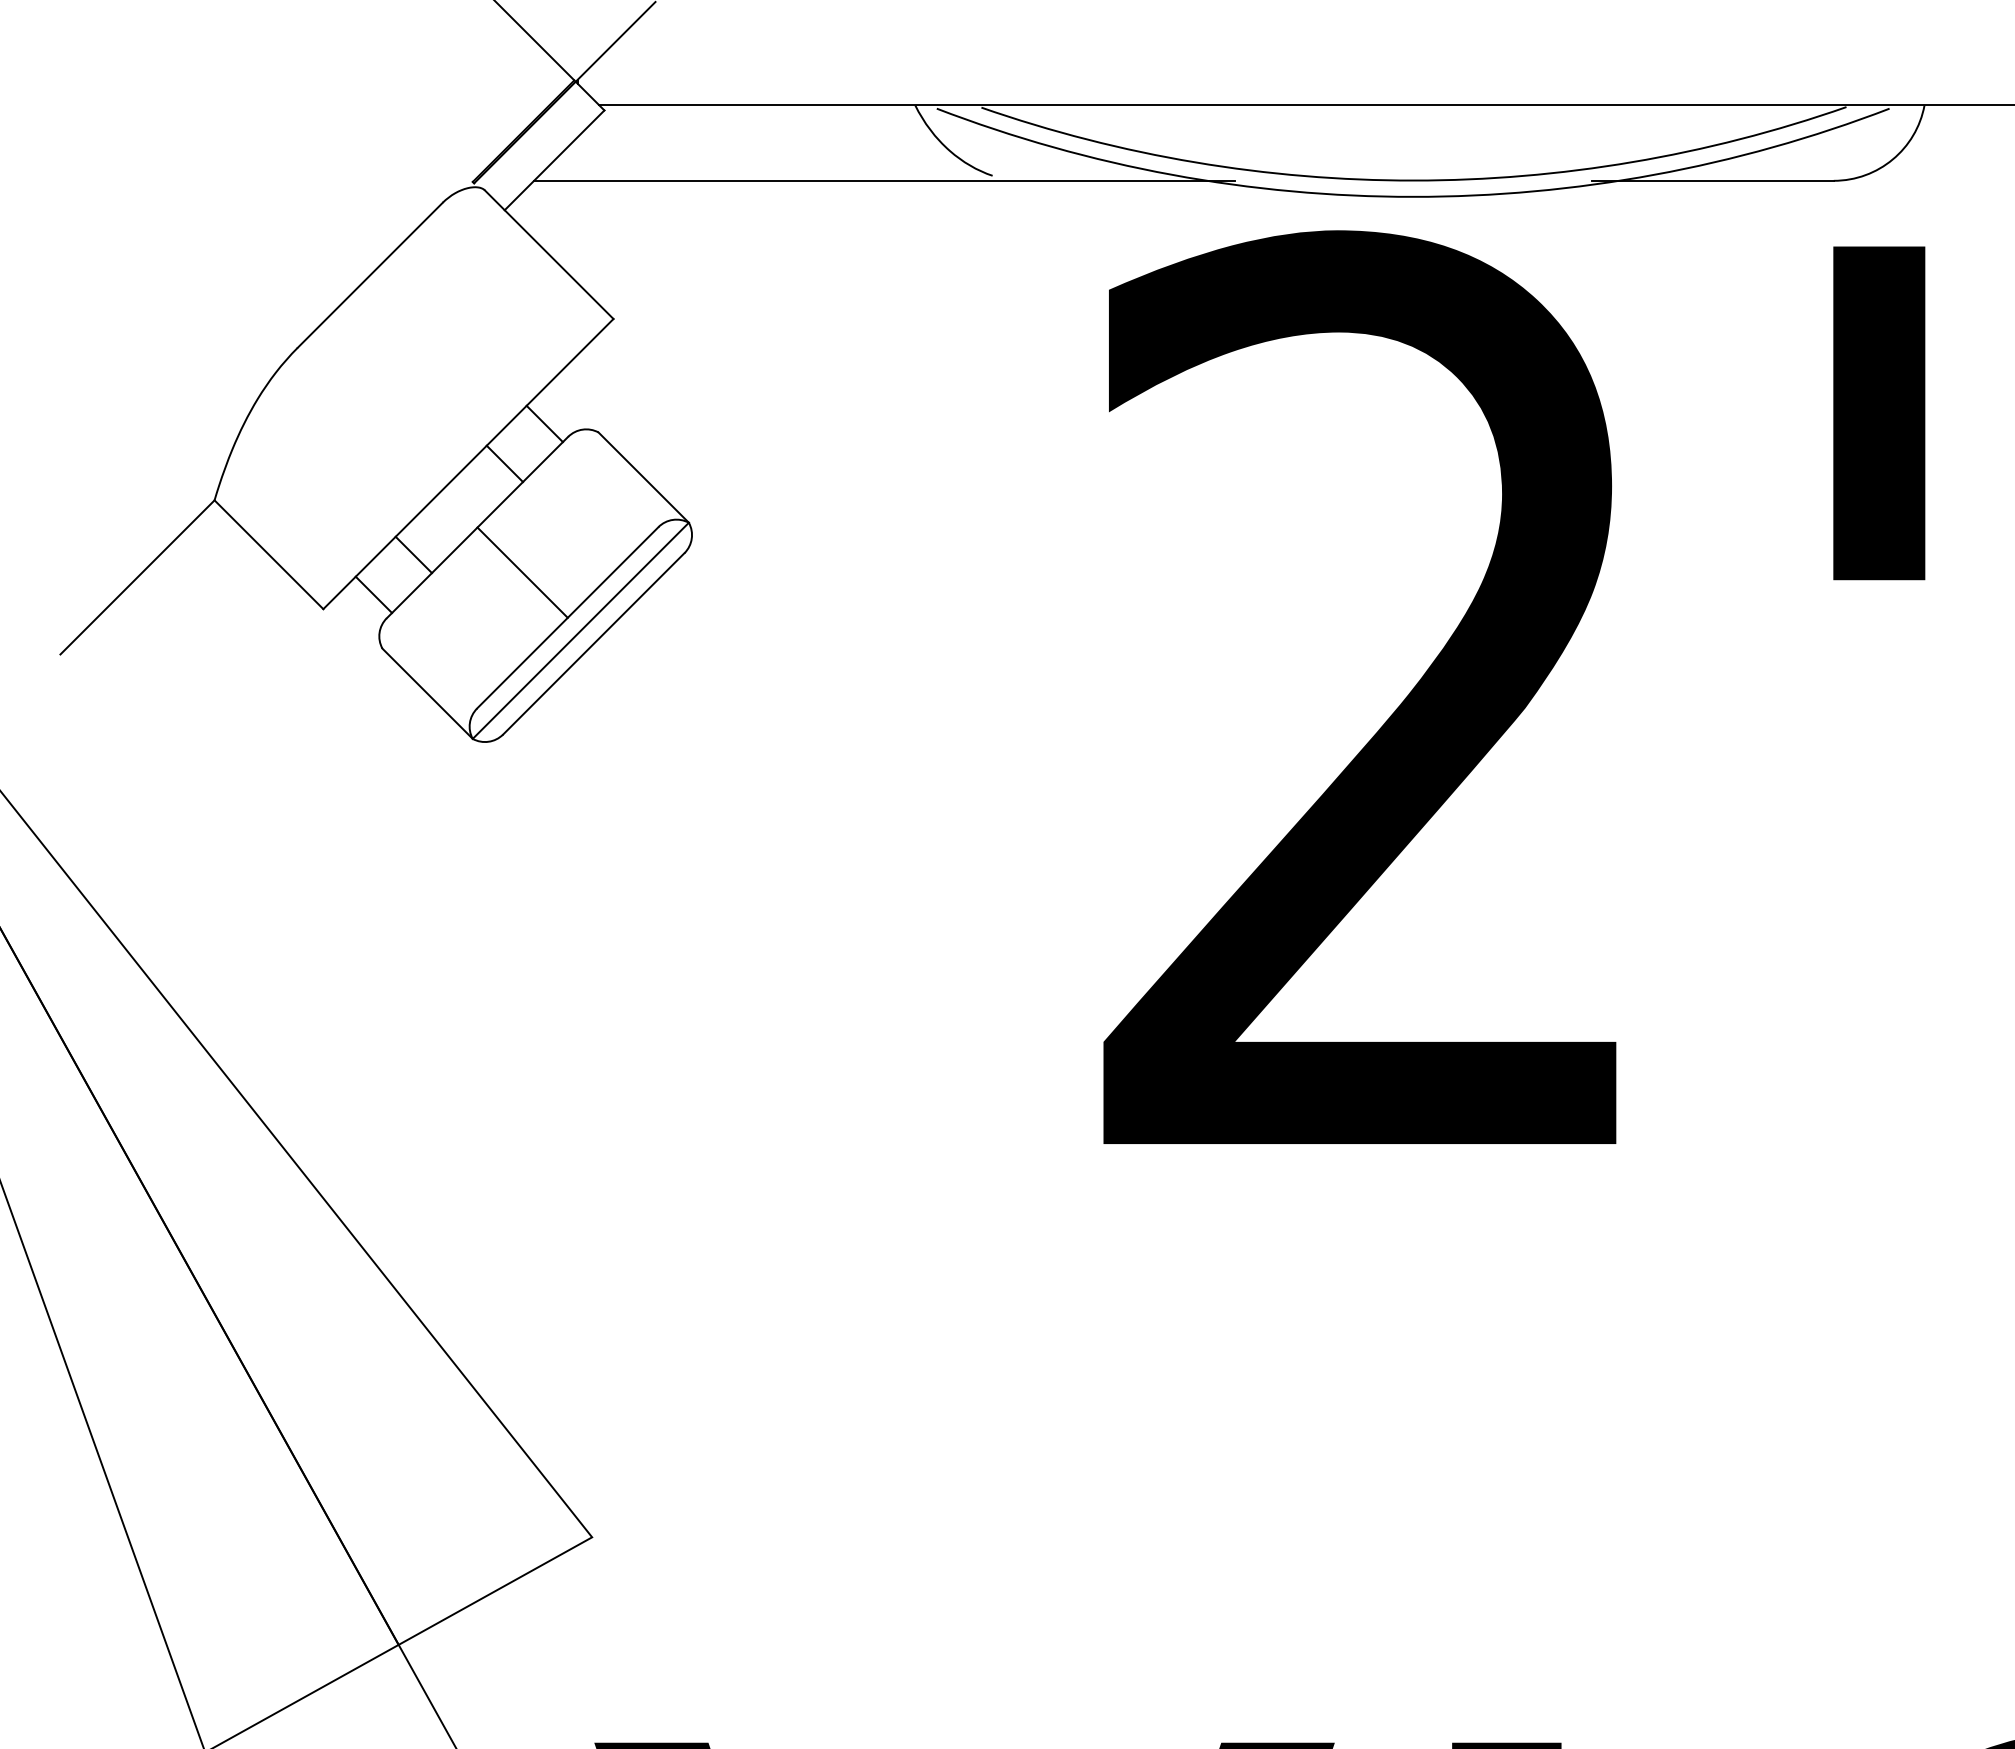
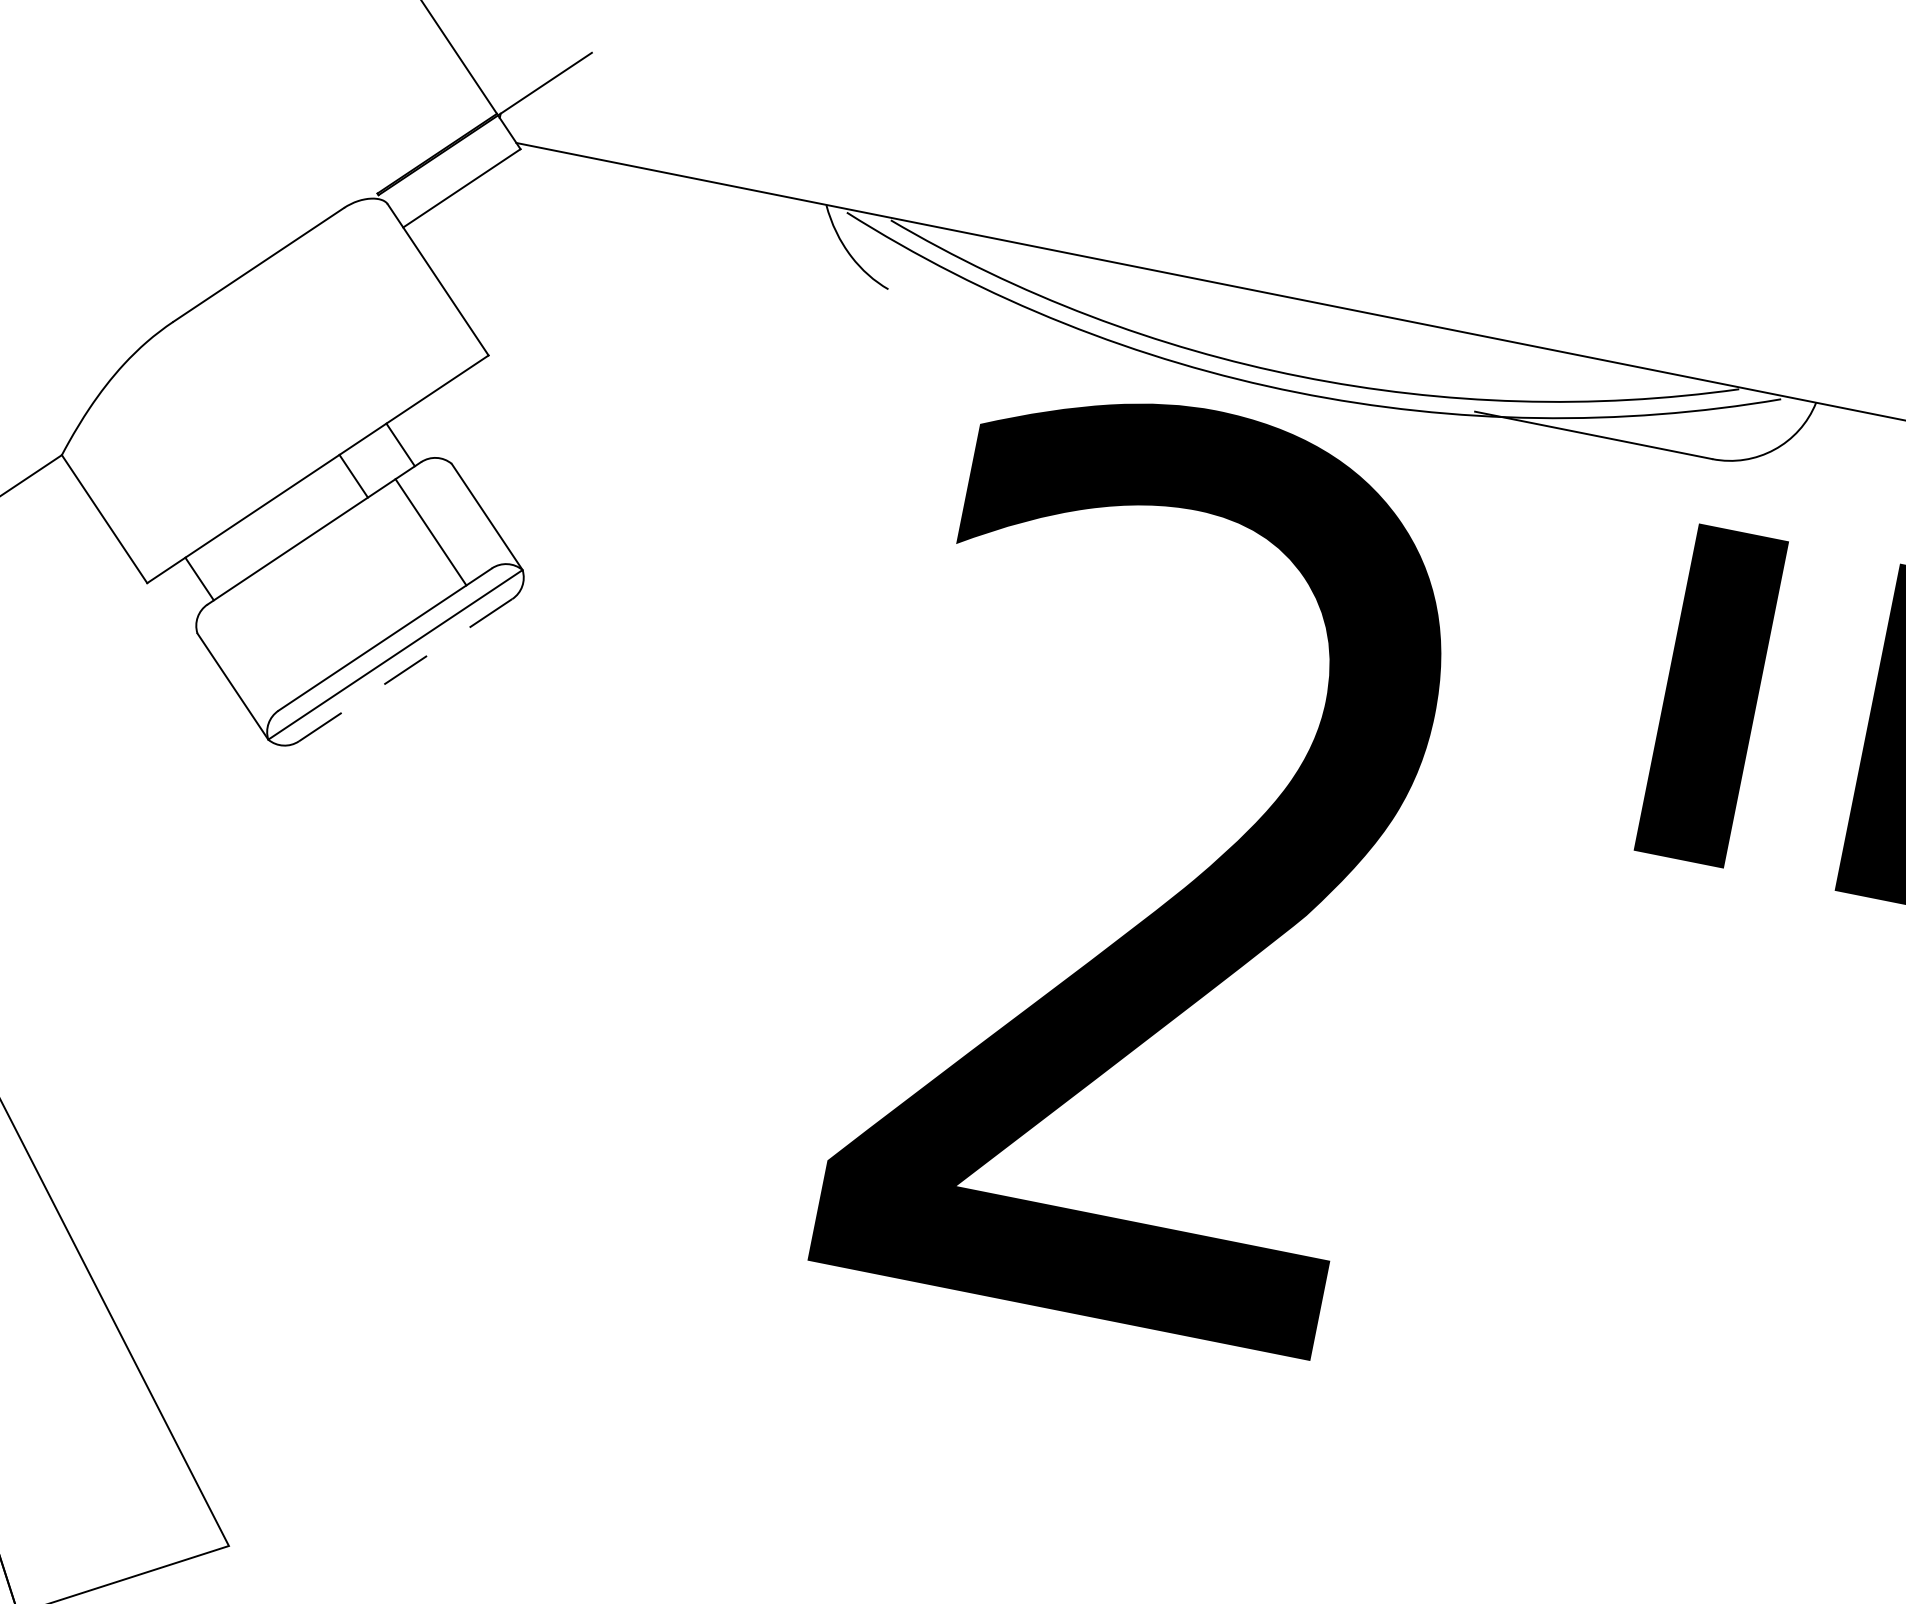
line: (884, 180) -> (781, 272), removed
line: (413, 554) -> (246, 547), removed
line: (522, 572) -> (430, 532), moved
line: (593, 644) -> (405, 670), solid -> dashed

